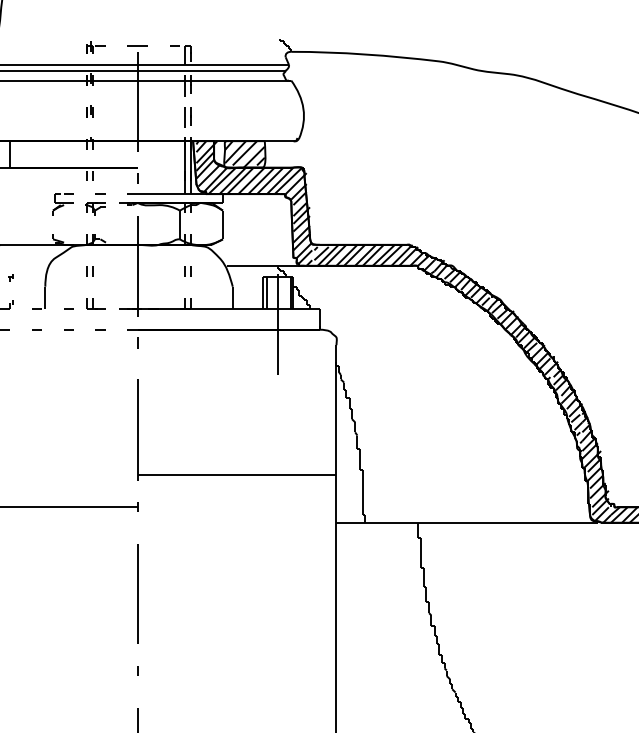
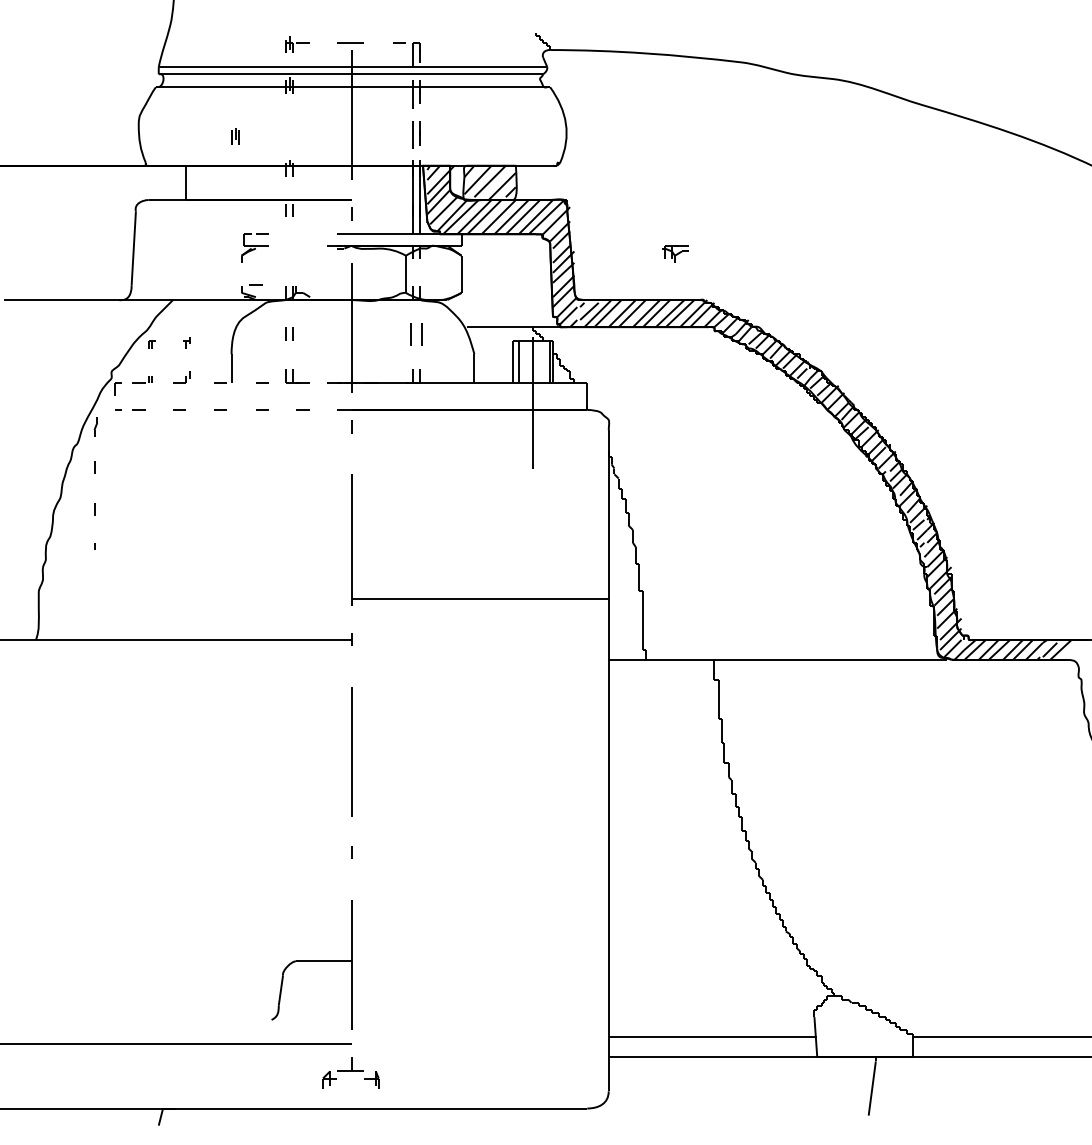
part: (90, 111) -> (235, 136), moved
line: (100, 193) -> (255, 284), moved
part: (95, 208) -> (675, 253), moved
part: (188, 270) -> (416, 333), size x1.6

